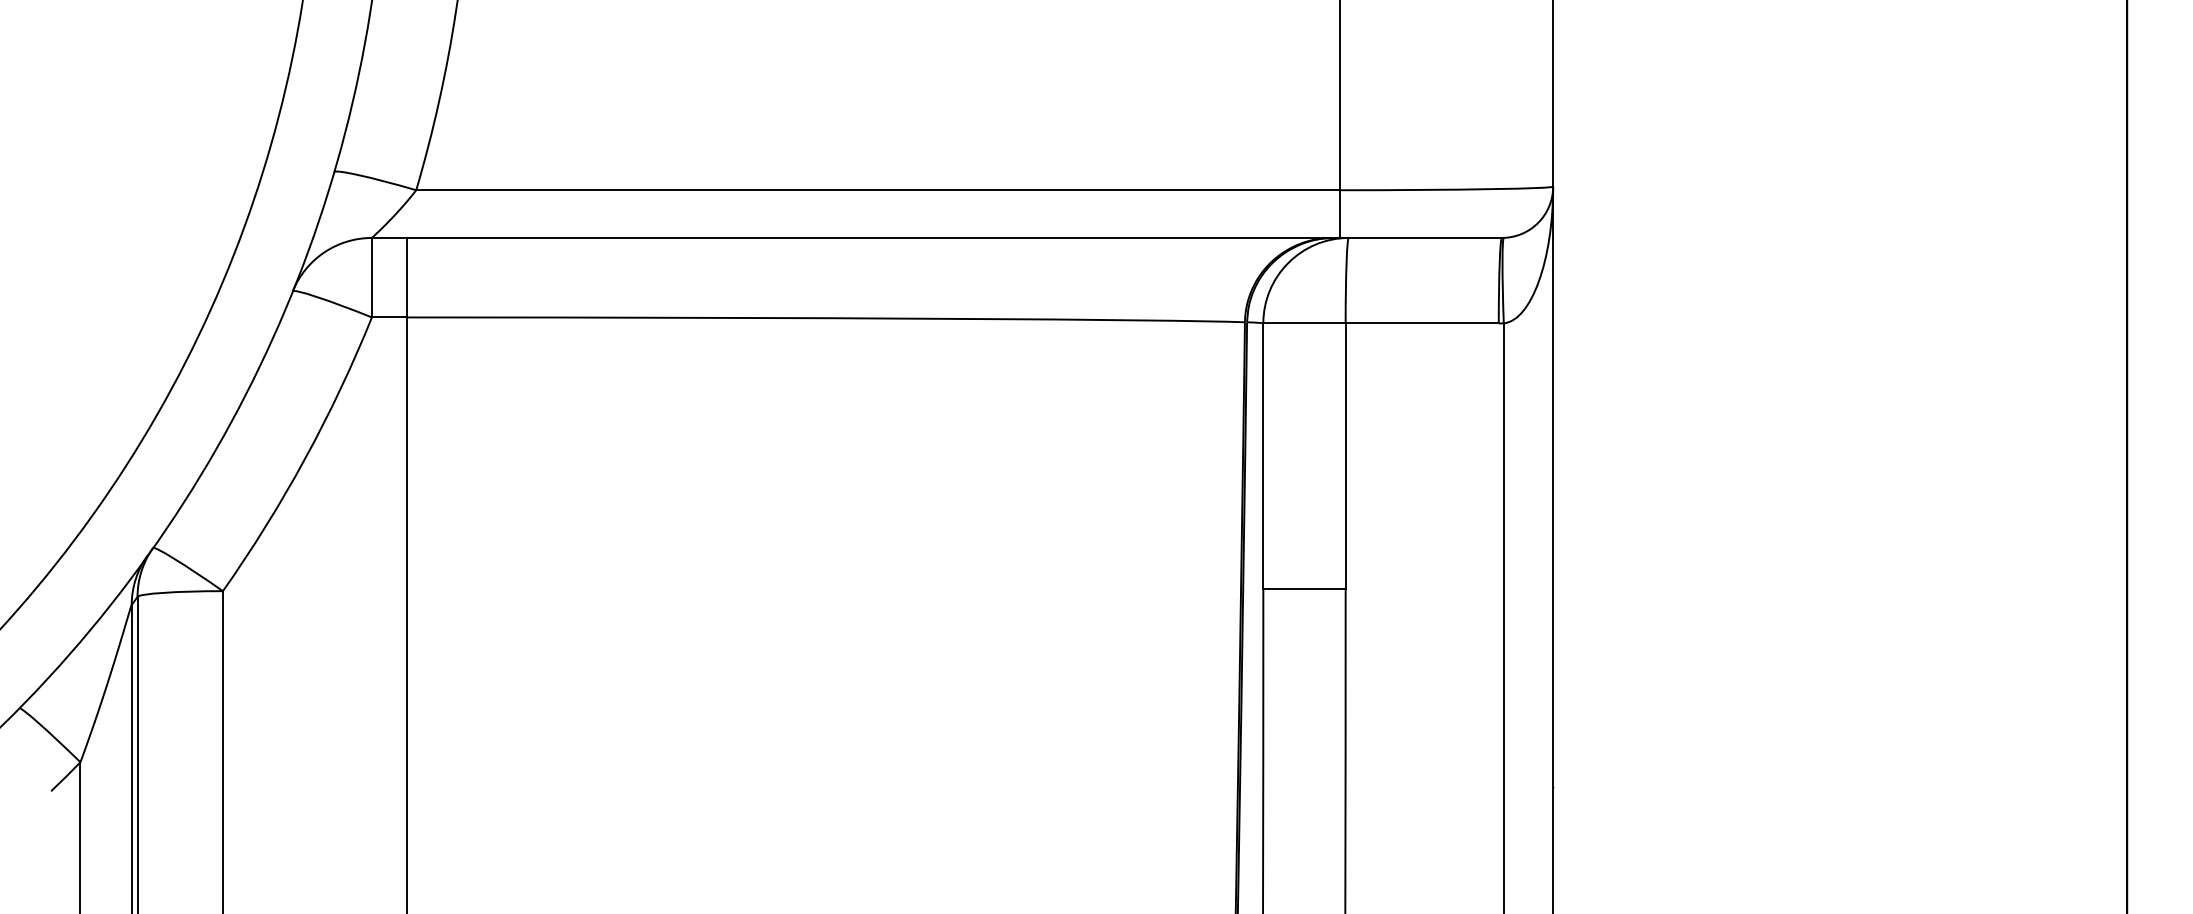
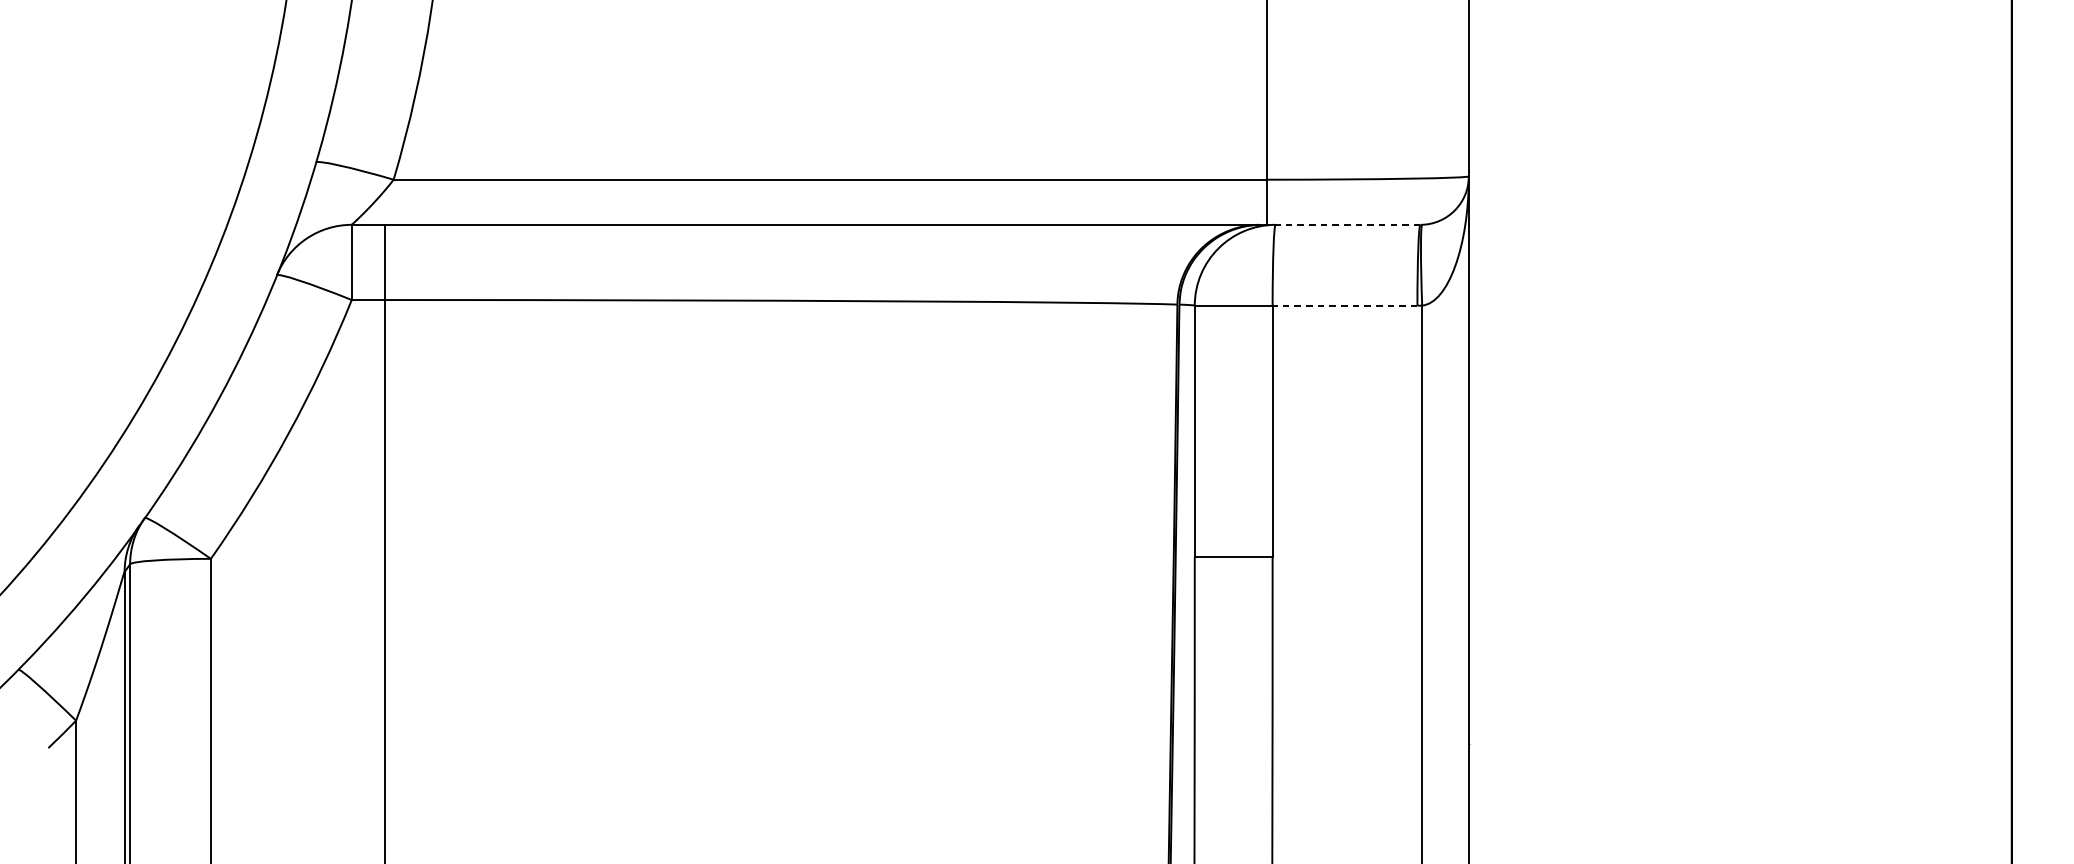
line: (1420, 237) -> (1343, 224), solid -> dashed
line: (1422, 323) -> (1345, 305), solid -> dashed

